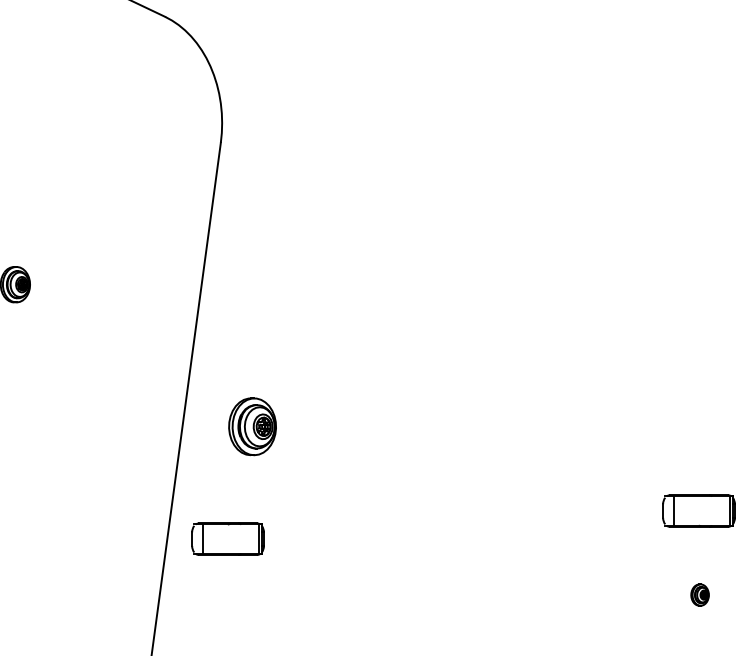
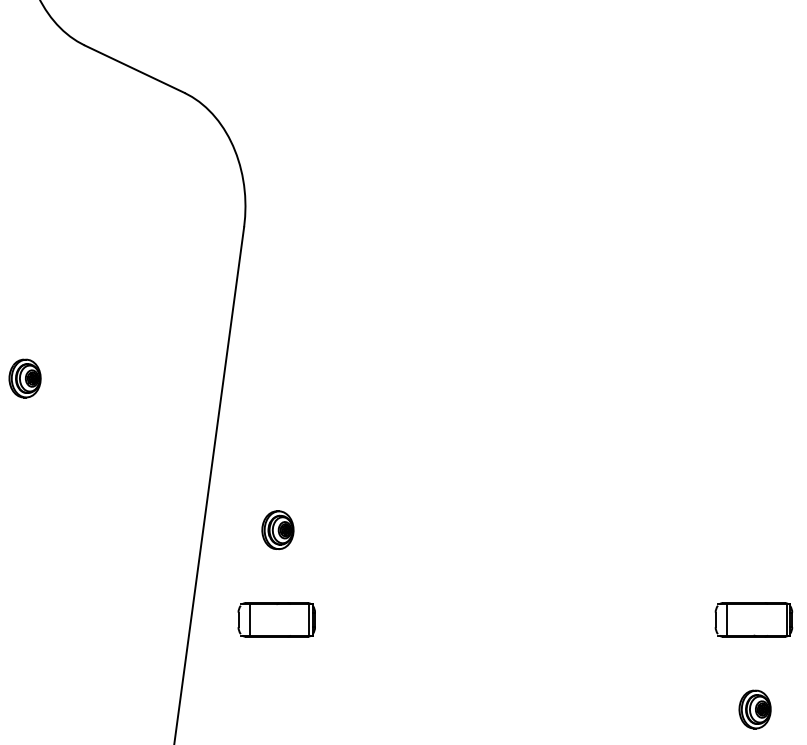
part: (252, 427) -> (277, 530), size x0.62
part: (227, 538) -> (276, 619), moved
part: (699, 595) -> (754, 709), size x1.67

